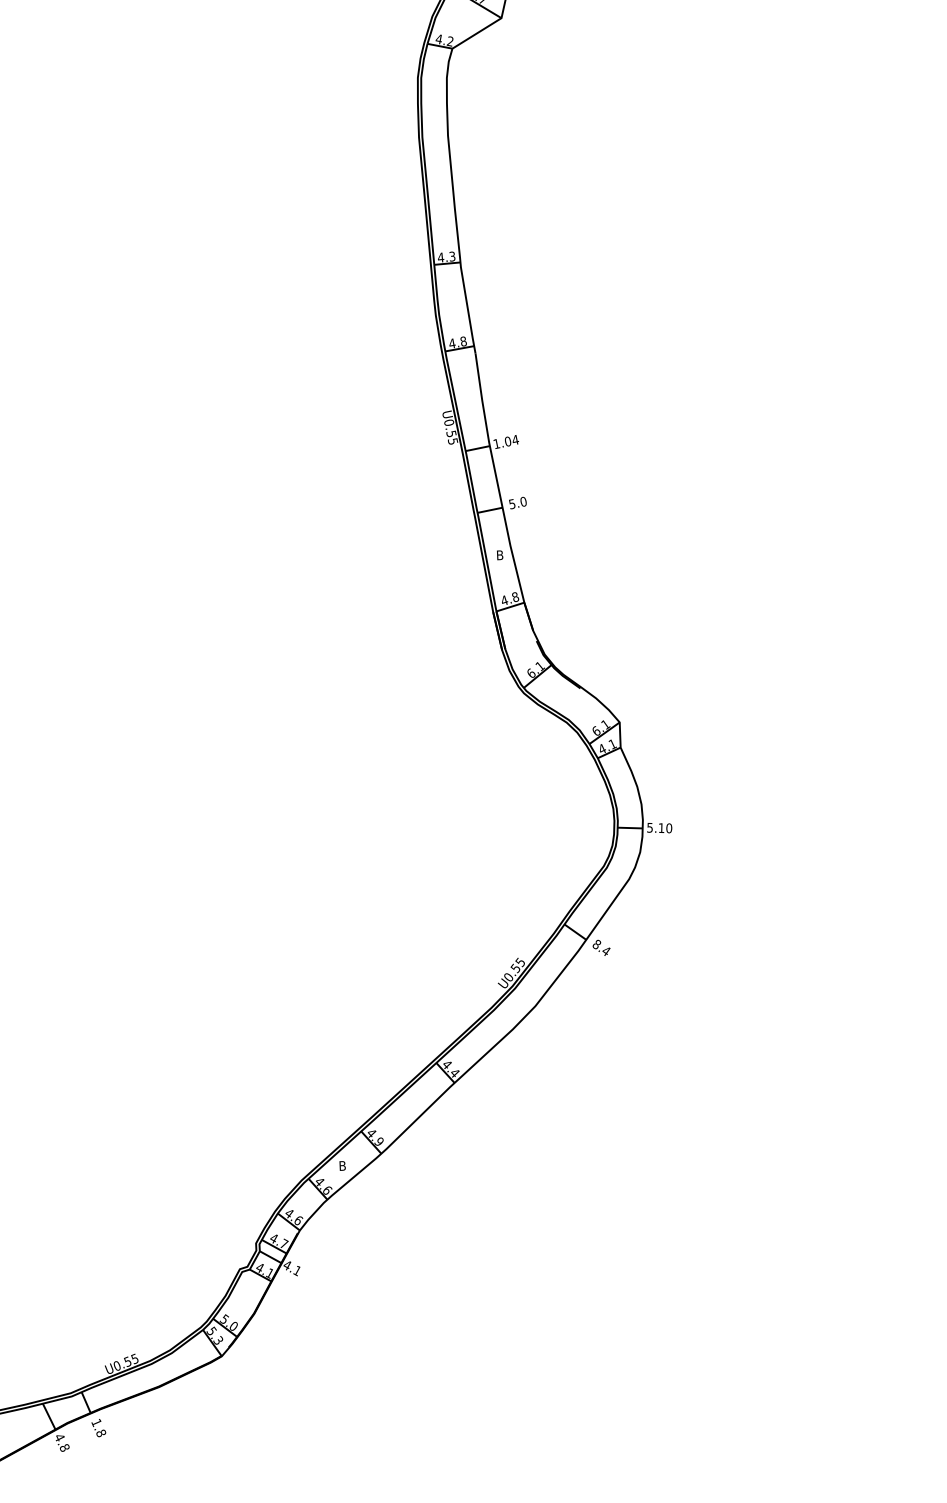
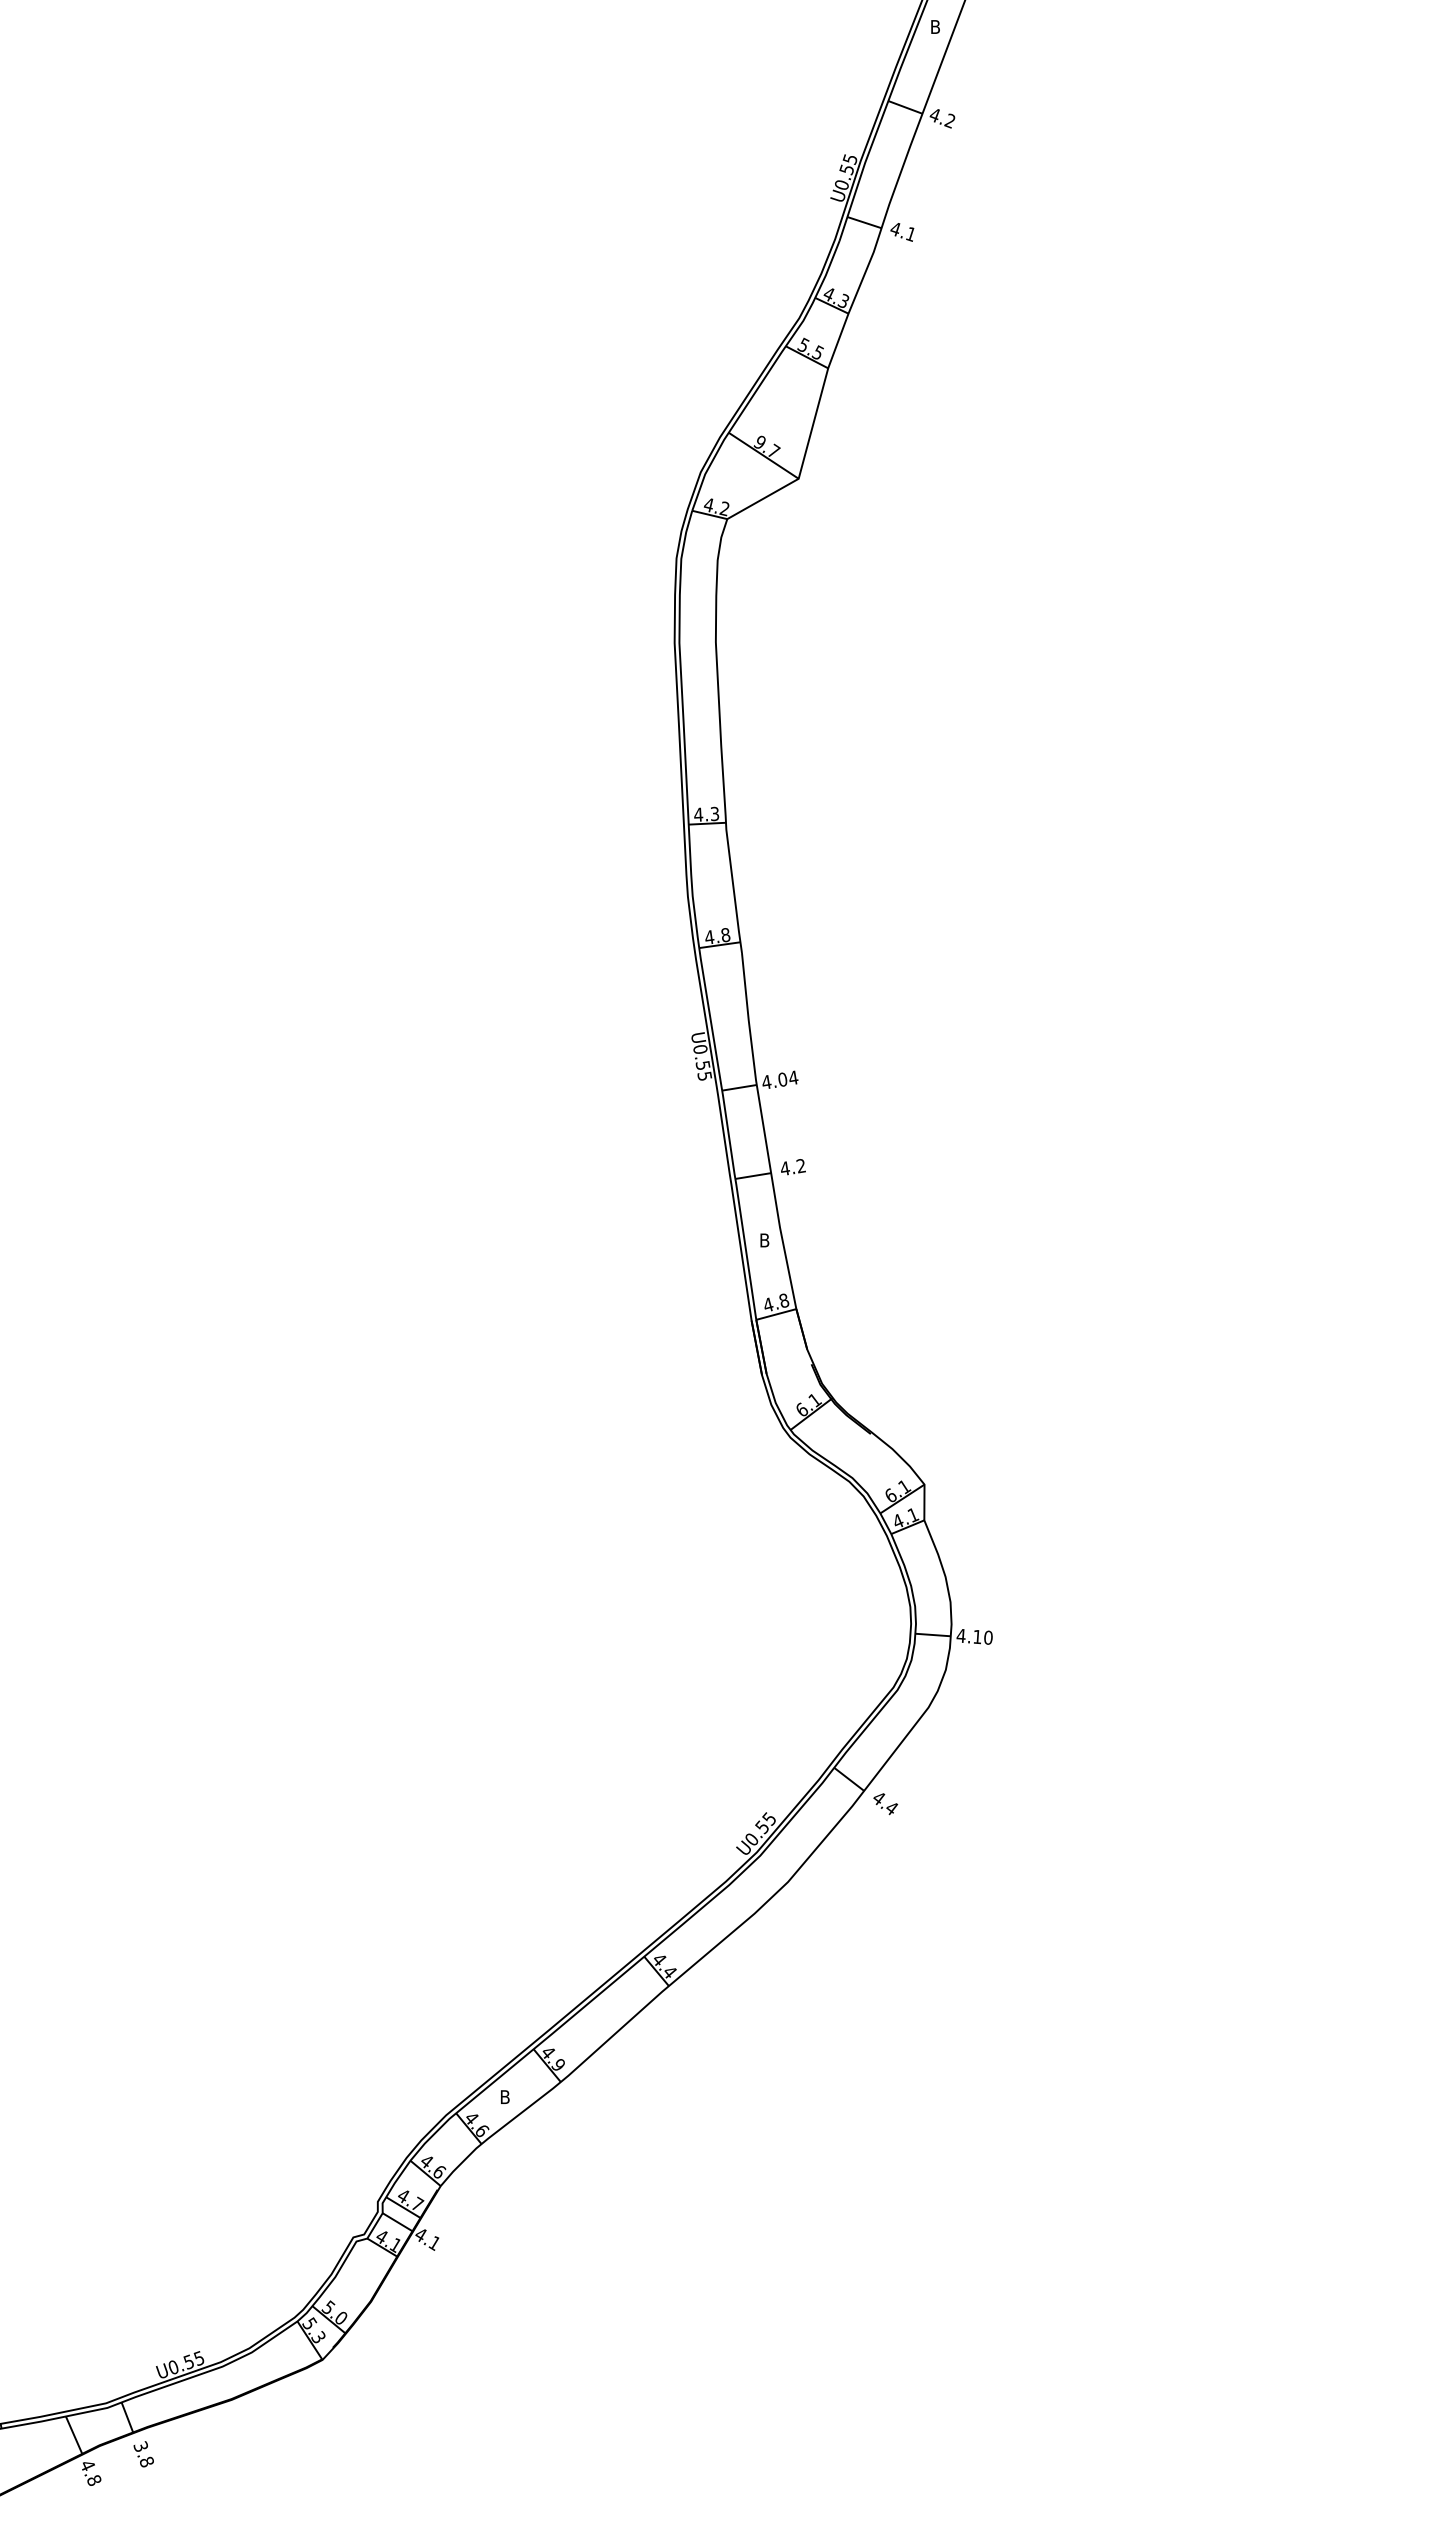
text: (496, 444) -> (766, 1082), 1.04 -> 4.04
text: (517, 503) -> (792, 1167), 5.0 -> 4.2
text: (649, 827) -> (960, 1635), 5.10 -> 4.10
text: (596, 944) -> (878, 1798), 8.4 -> 4.4
text: (96, 1422) -> (140, 2446), 1.8 -> 3.8

